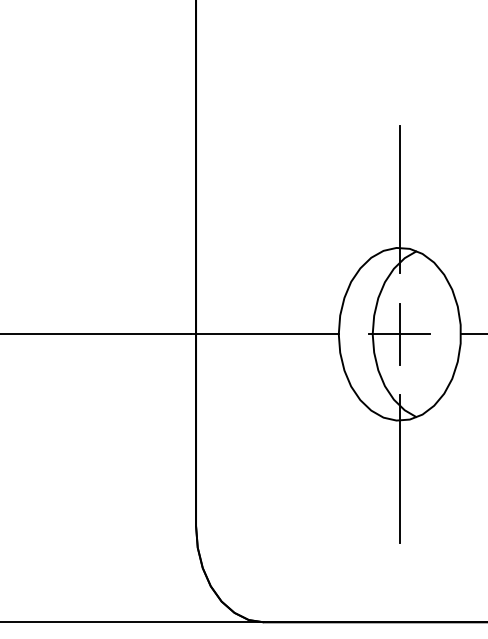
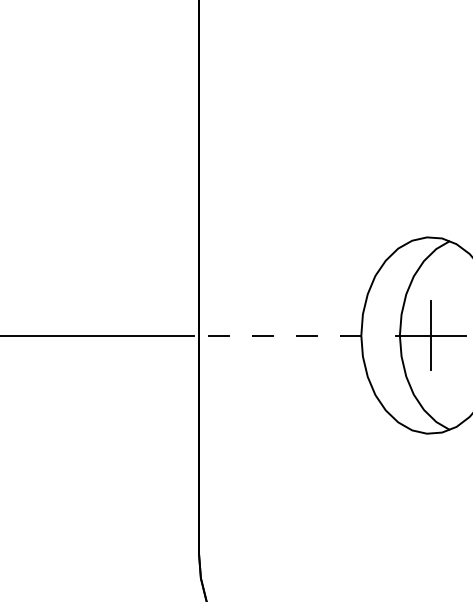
line: (399, 199) -> (430, 182), removed
line: (265, 334) -> (277, 335), solid -> dashed
line: (399, 468) -> (430, 488), removed

